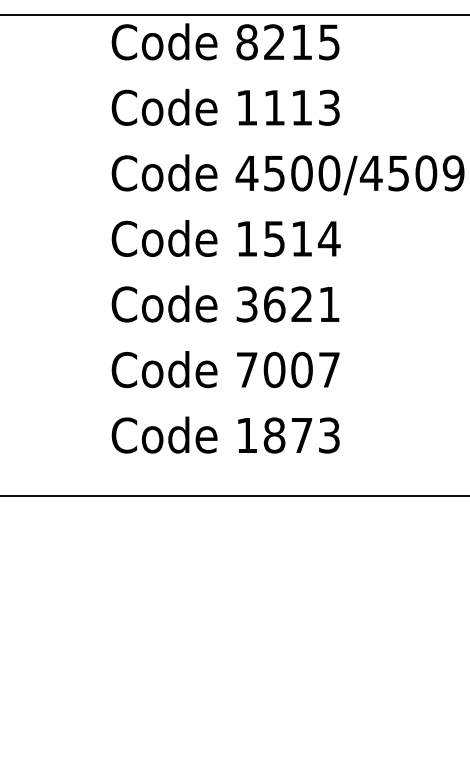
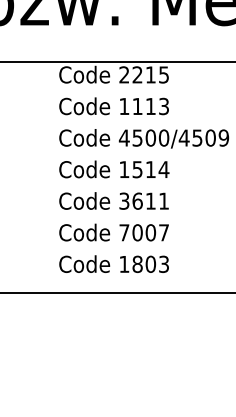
text: (247, 41) -> (124, 74), 8215 -> 2215
text: (301, 302) -> (150, 200), 3621 -> 3611
text: (301, 433) -> (150, 263), 1873 -> 1803

